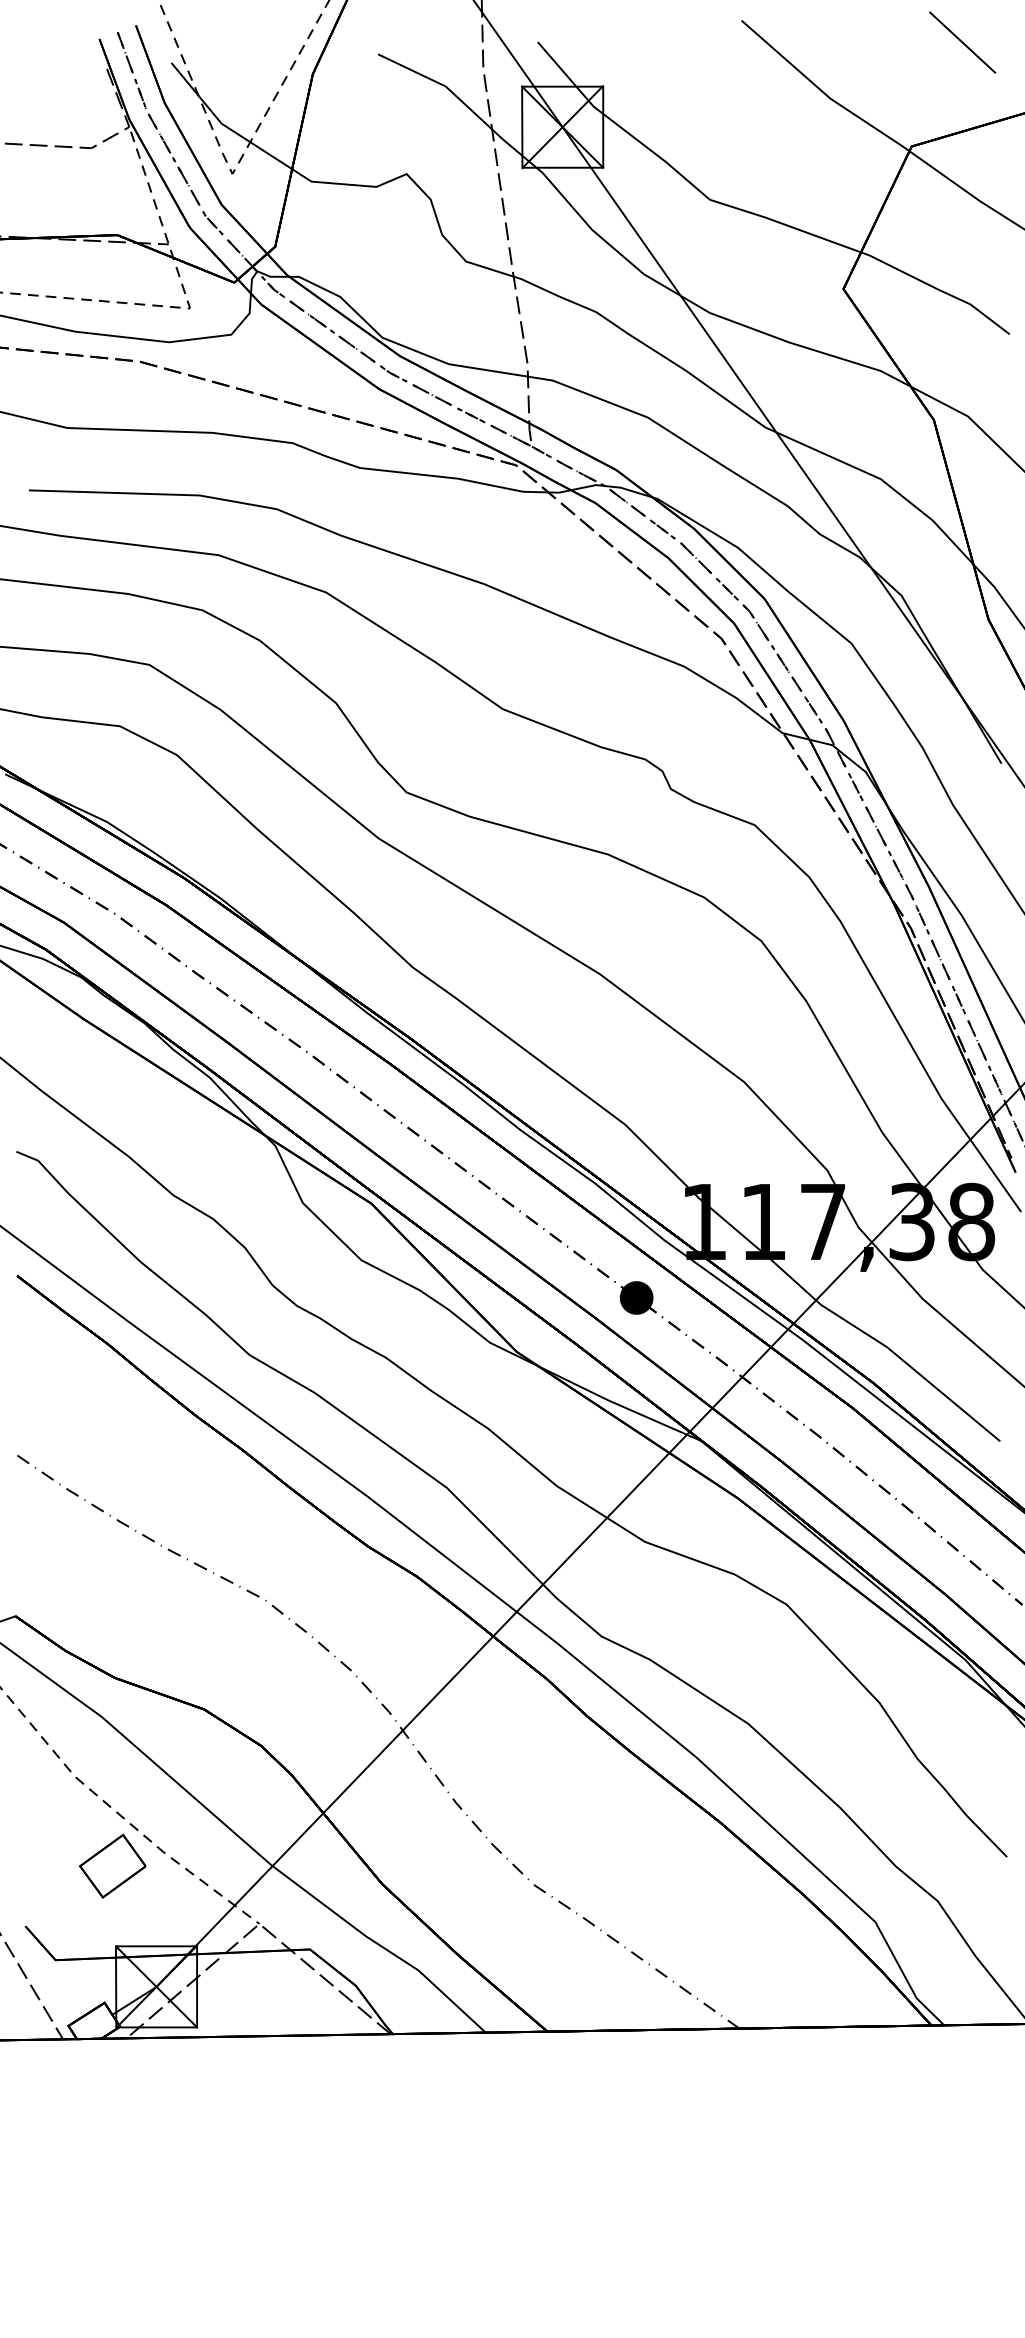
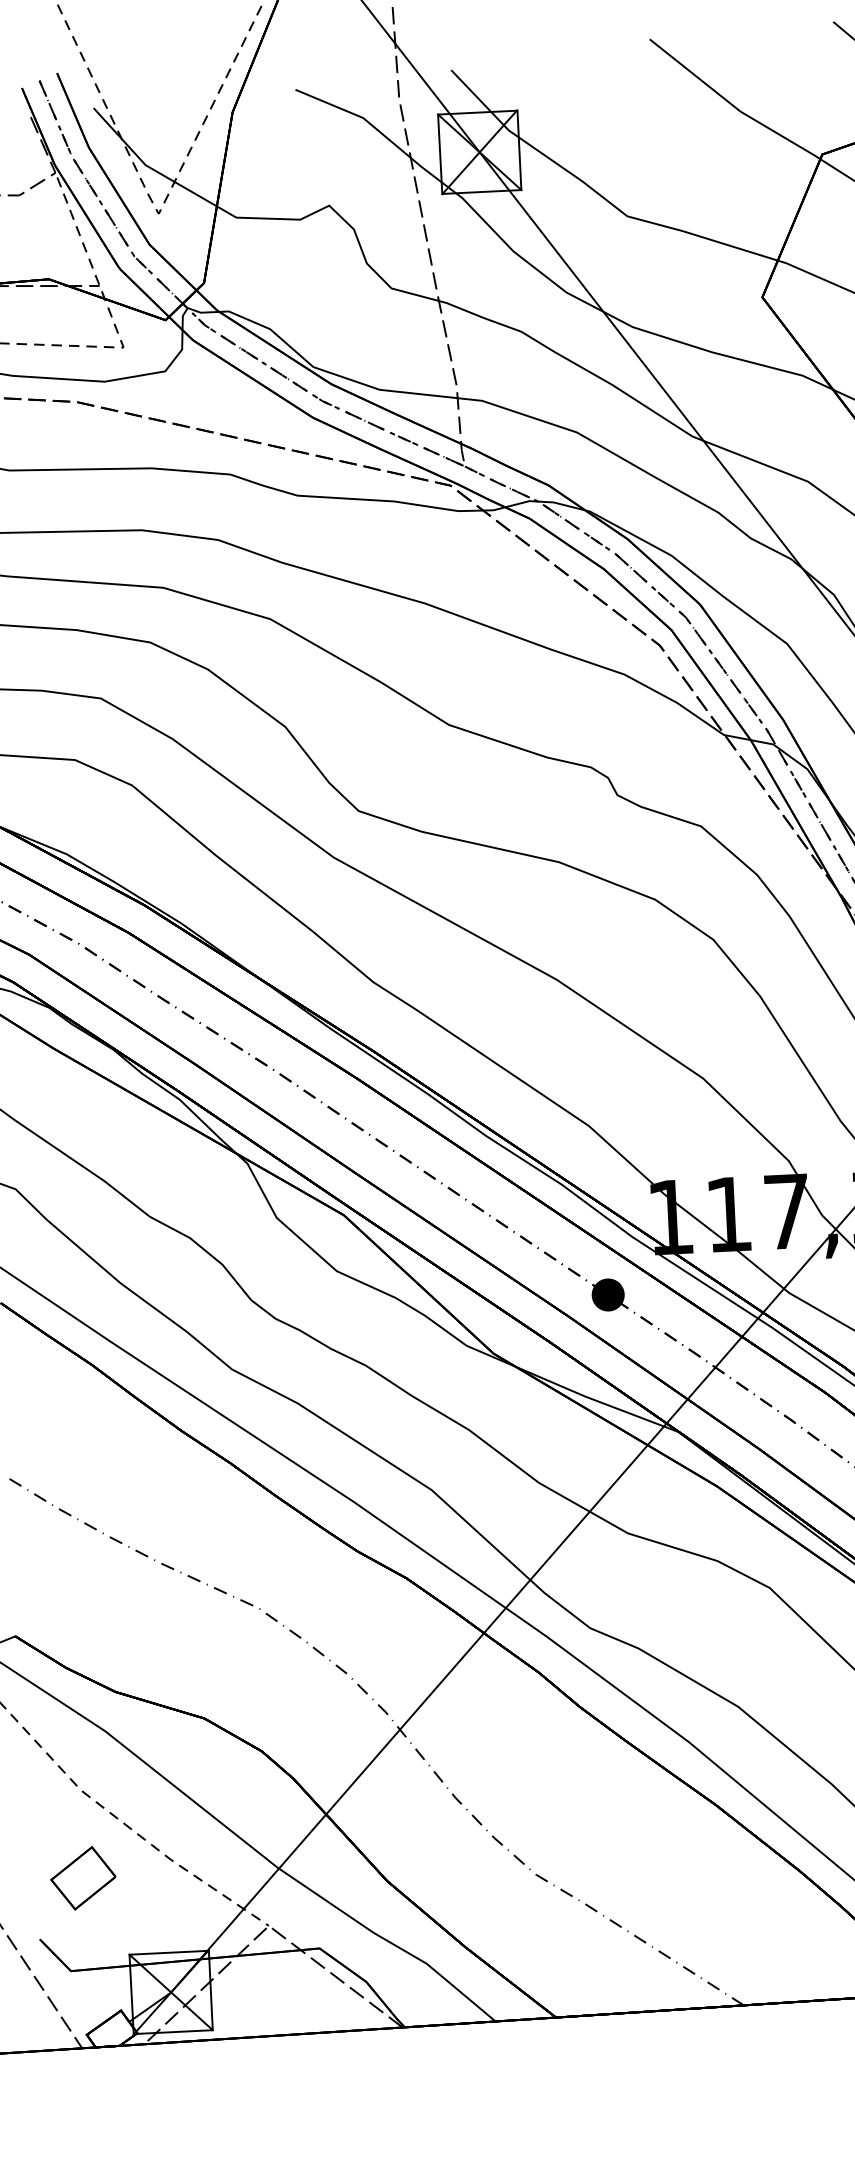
part: (112, 1865) -> (83, 1877), moved

